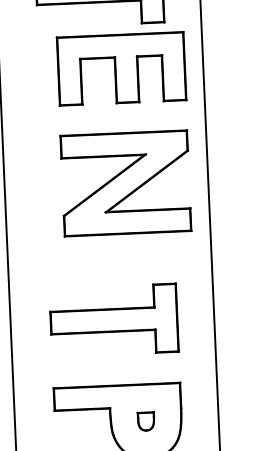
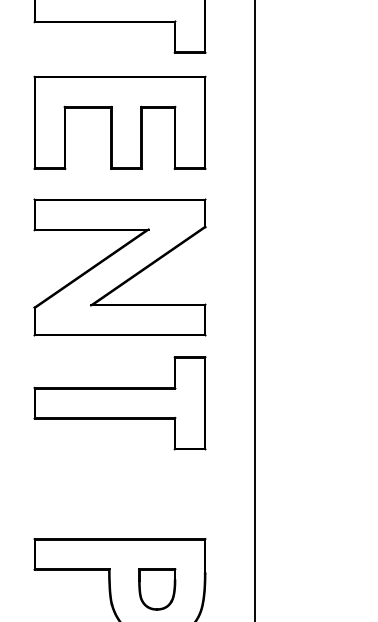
part: (121, 68) -> (119, 122), moved
part: (125, 183) -> (119, 267), moved
part: (113, 320) -> (119, 403), moved
part: (146, 421) -> (157, 589), size x1.67

